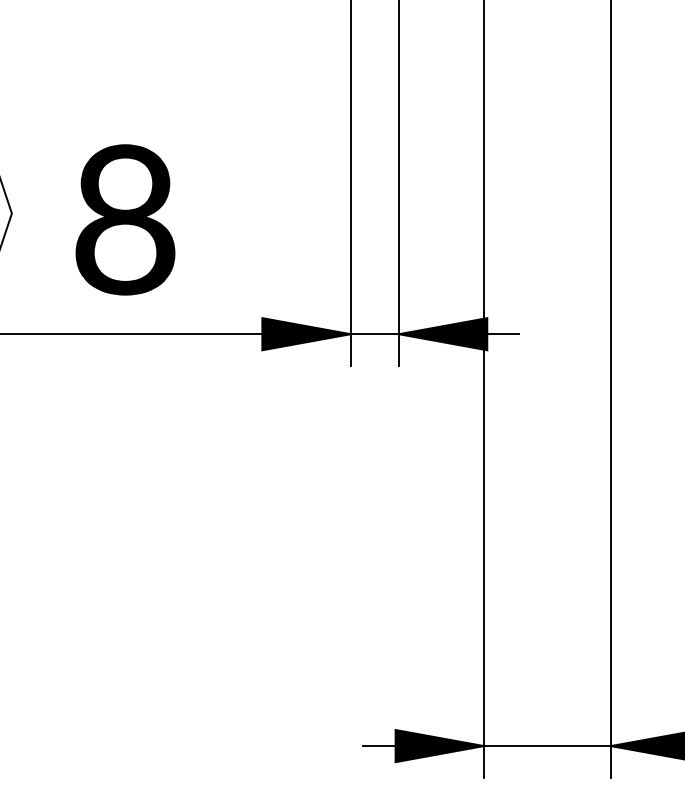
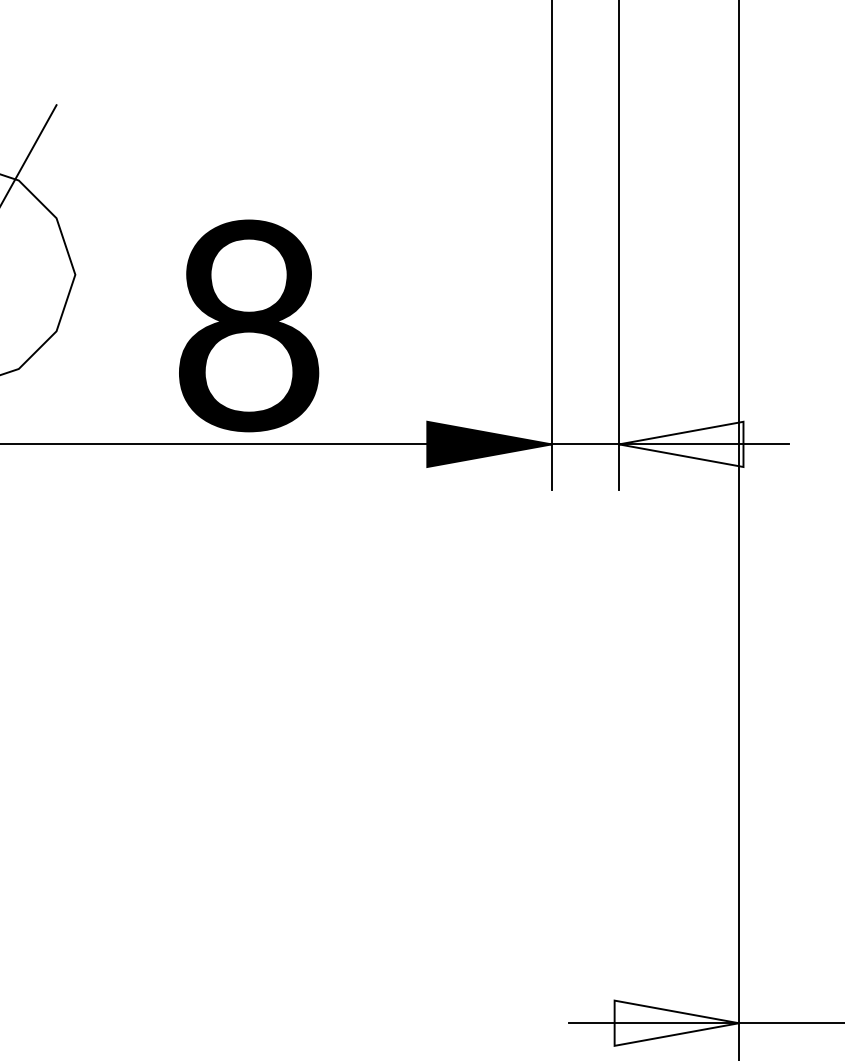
text: (125, 219) -> (249, 325), moved
fill: (442, 334) -> (680, 444), removed
fill: (439, 745) -> (676, 1022), removed

